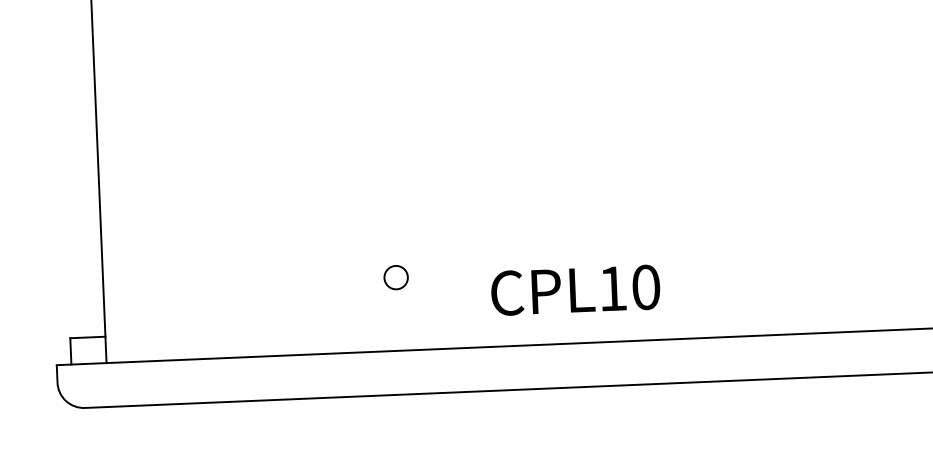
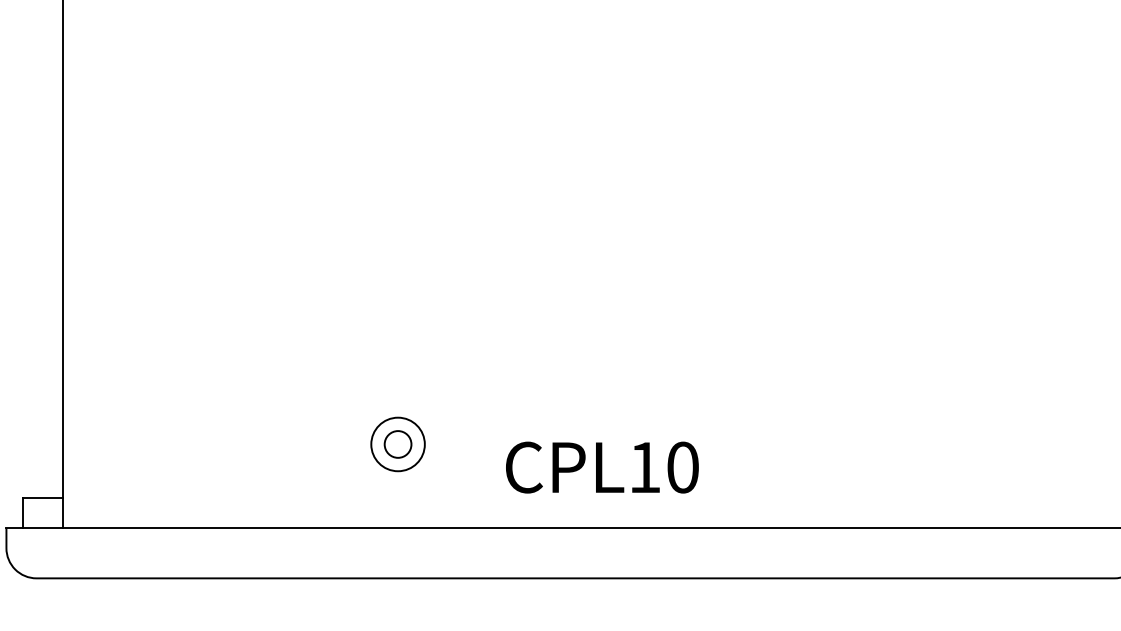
circle: (395, 277) -> (397, 444), added

